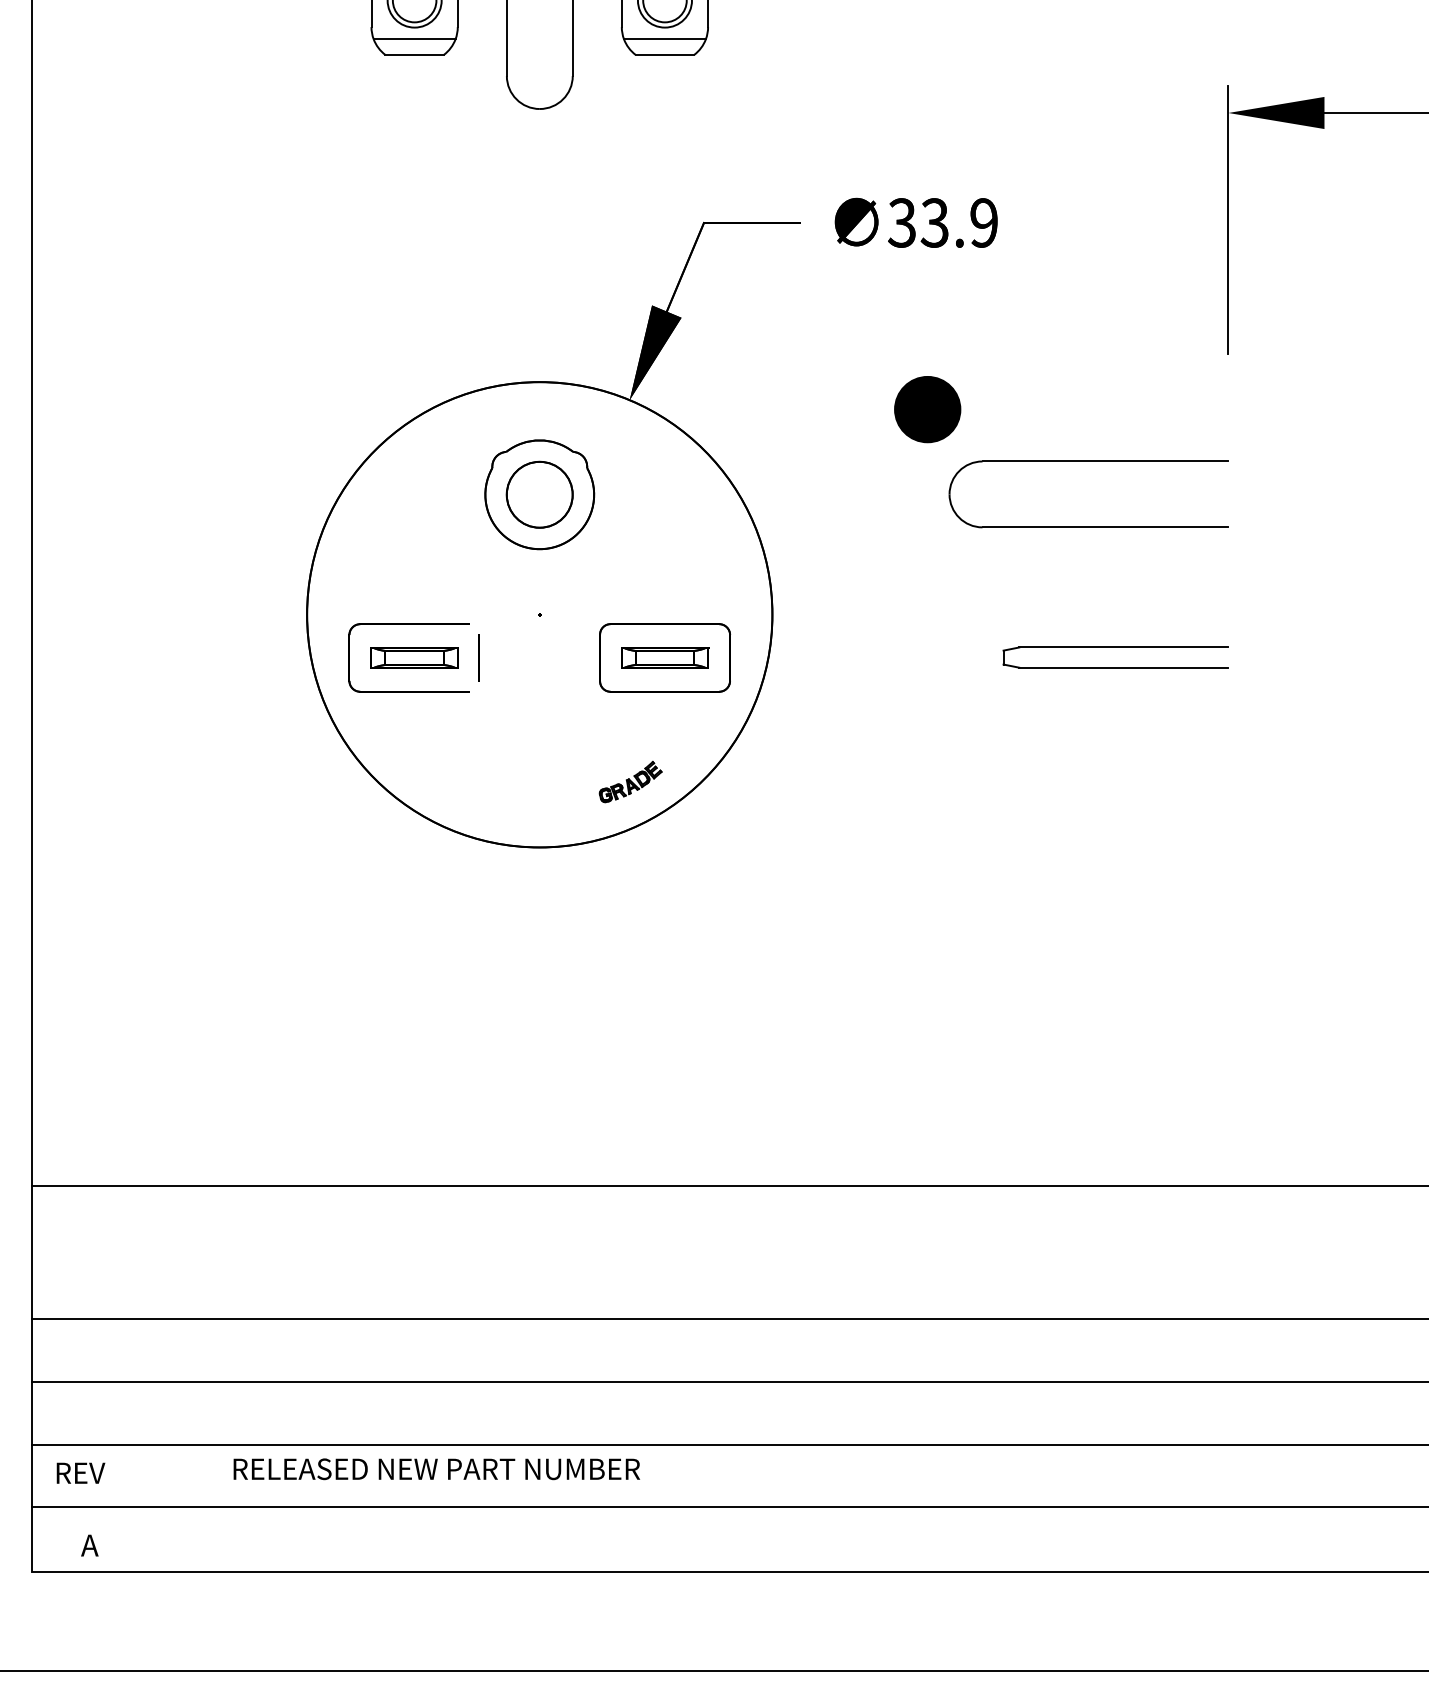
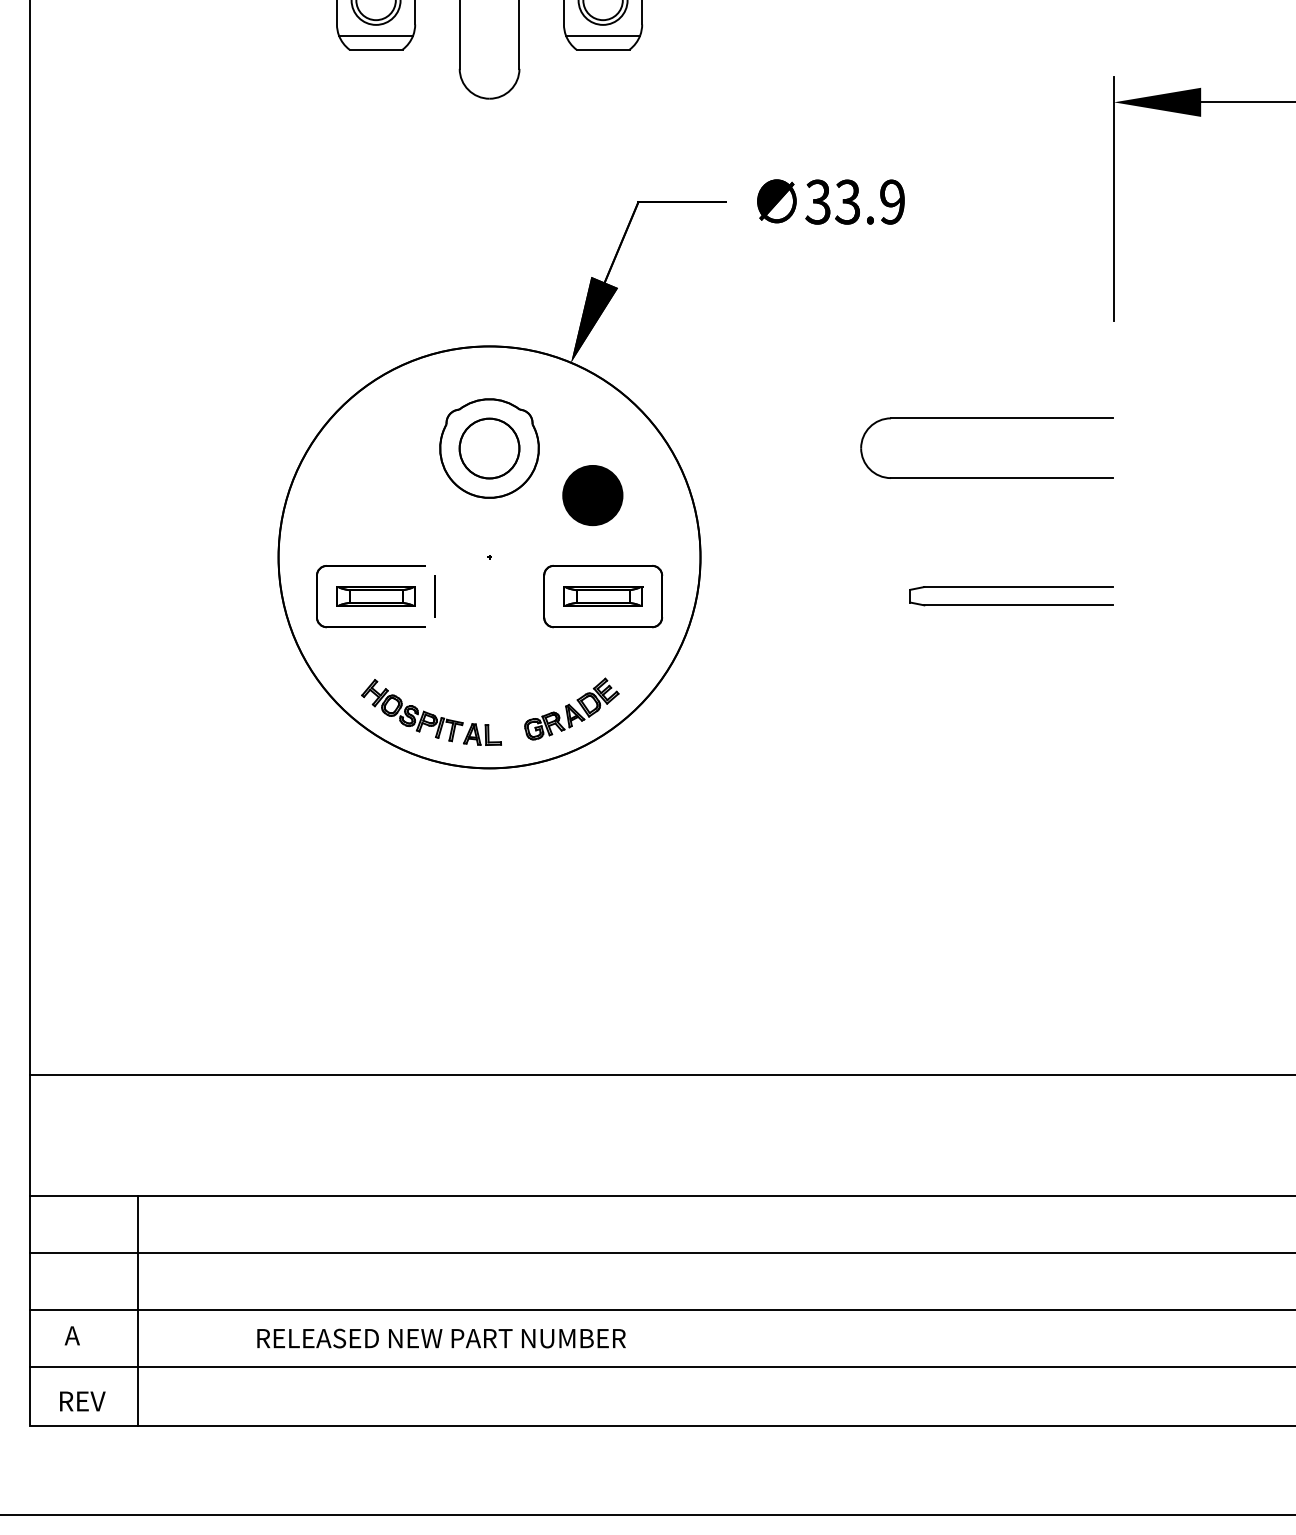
part: (927, 409) -> (592, 495), moved
part: (630, 781) -> (571, 708), size x1.67
part: (475, 785) -> (431, 712), added
line: (151, 1445) -> (137, 1310), added
text: (436, 1469) -> (441, 1338), moved
text: (80, 1472) -> (73, 1335), REV -> A
text: (91, 1545) -> (83, 1401), A -> REV

